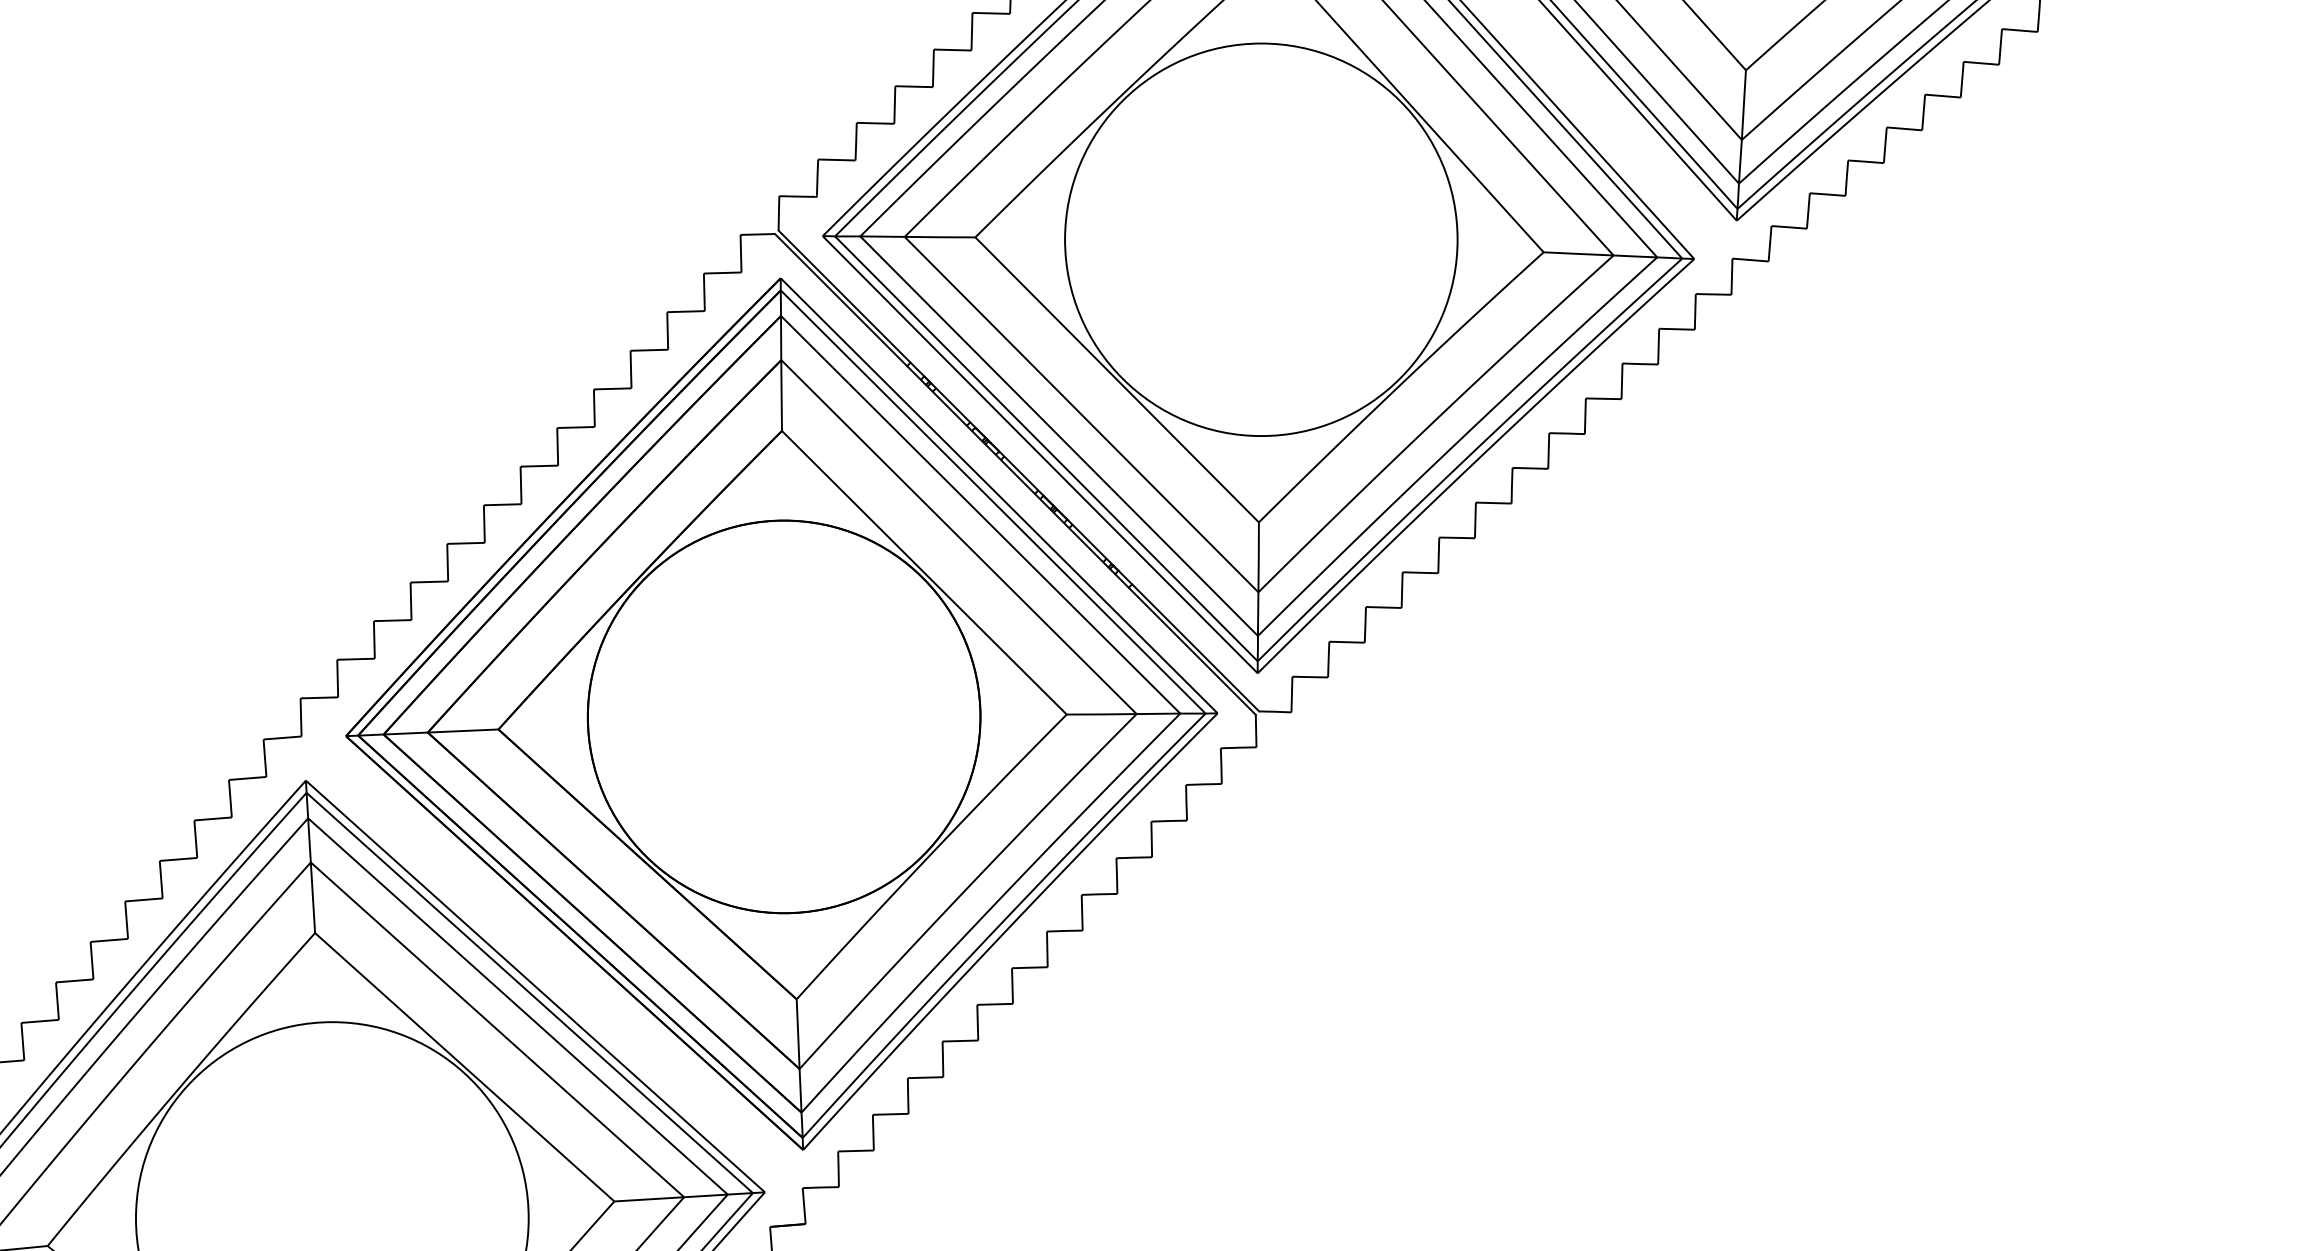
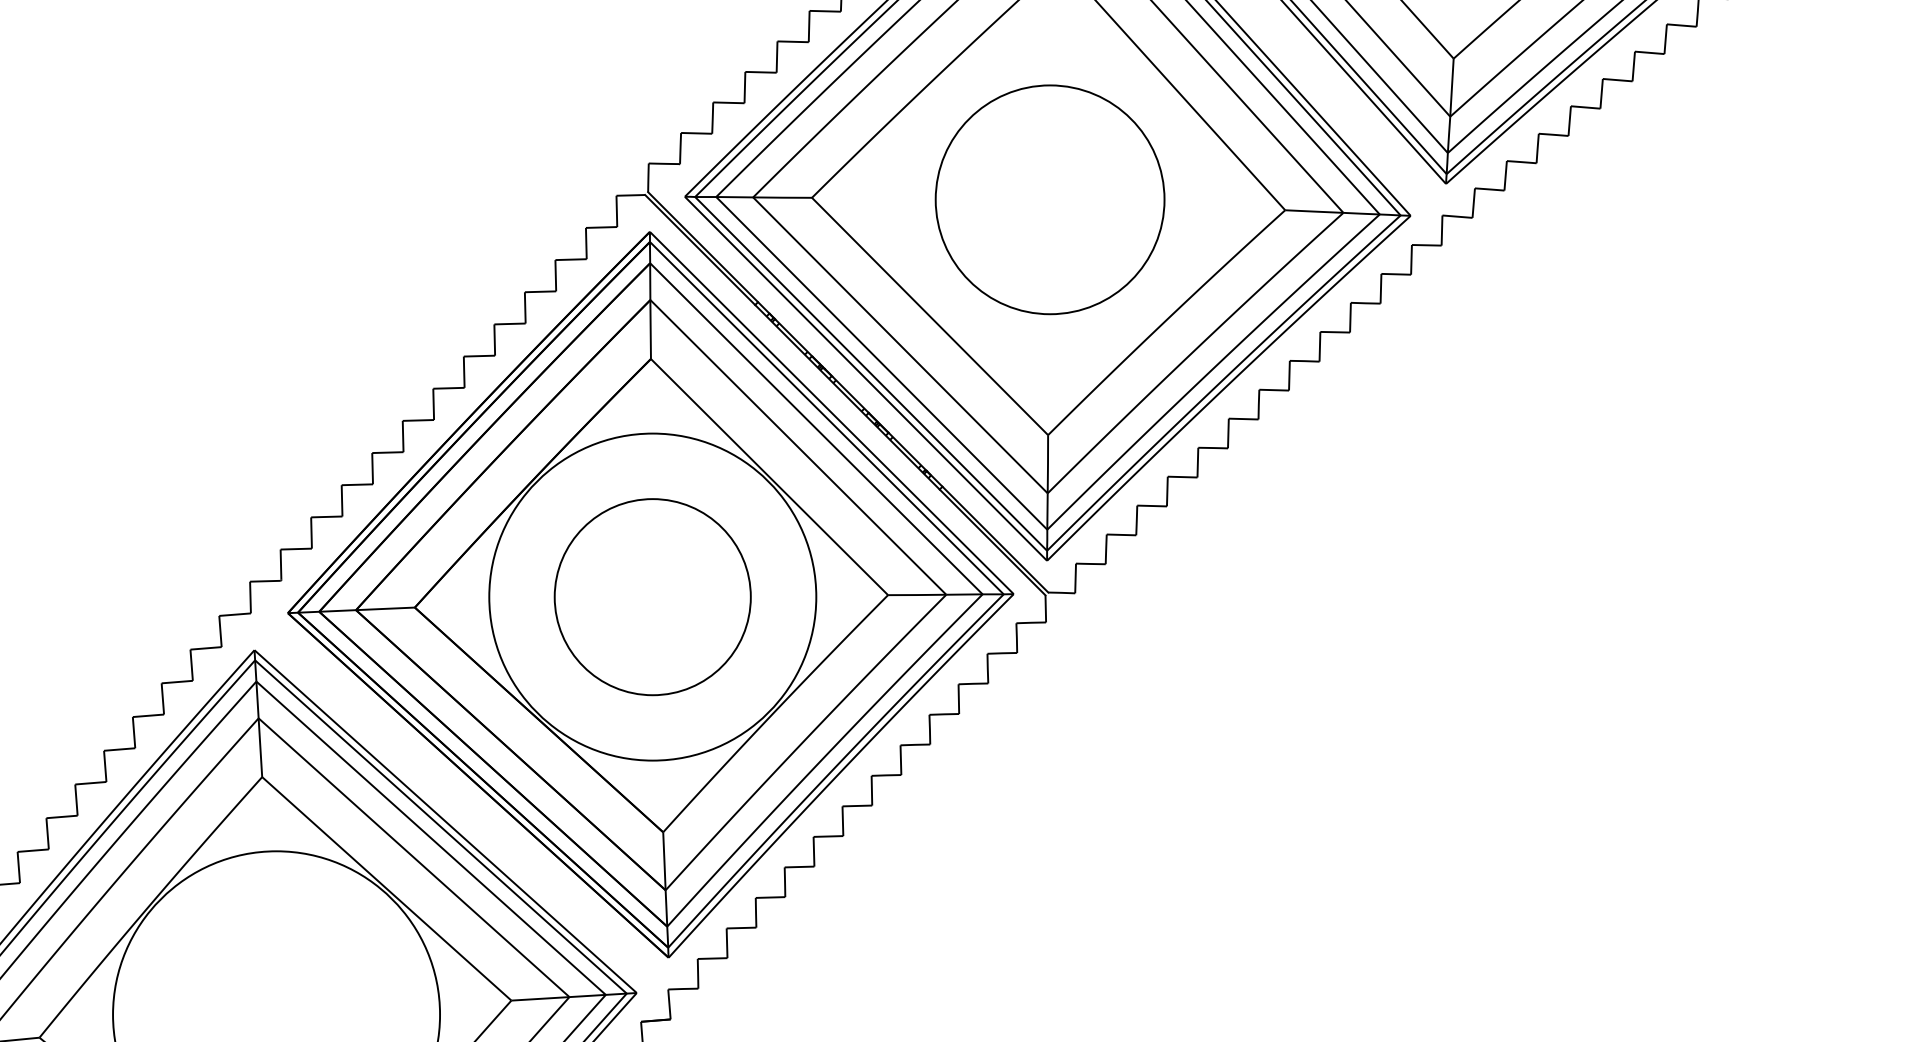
circle: (1260, 239) -> (1049, 199), size x0.7
circle: (783, 716) -> (652, 596), size x0.6

